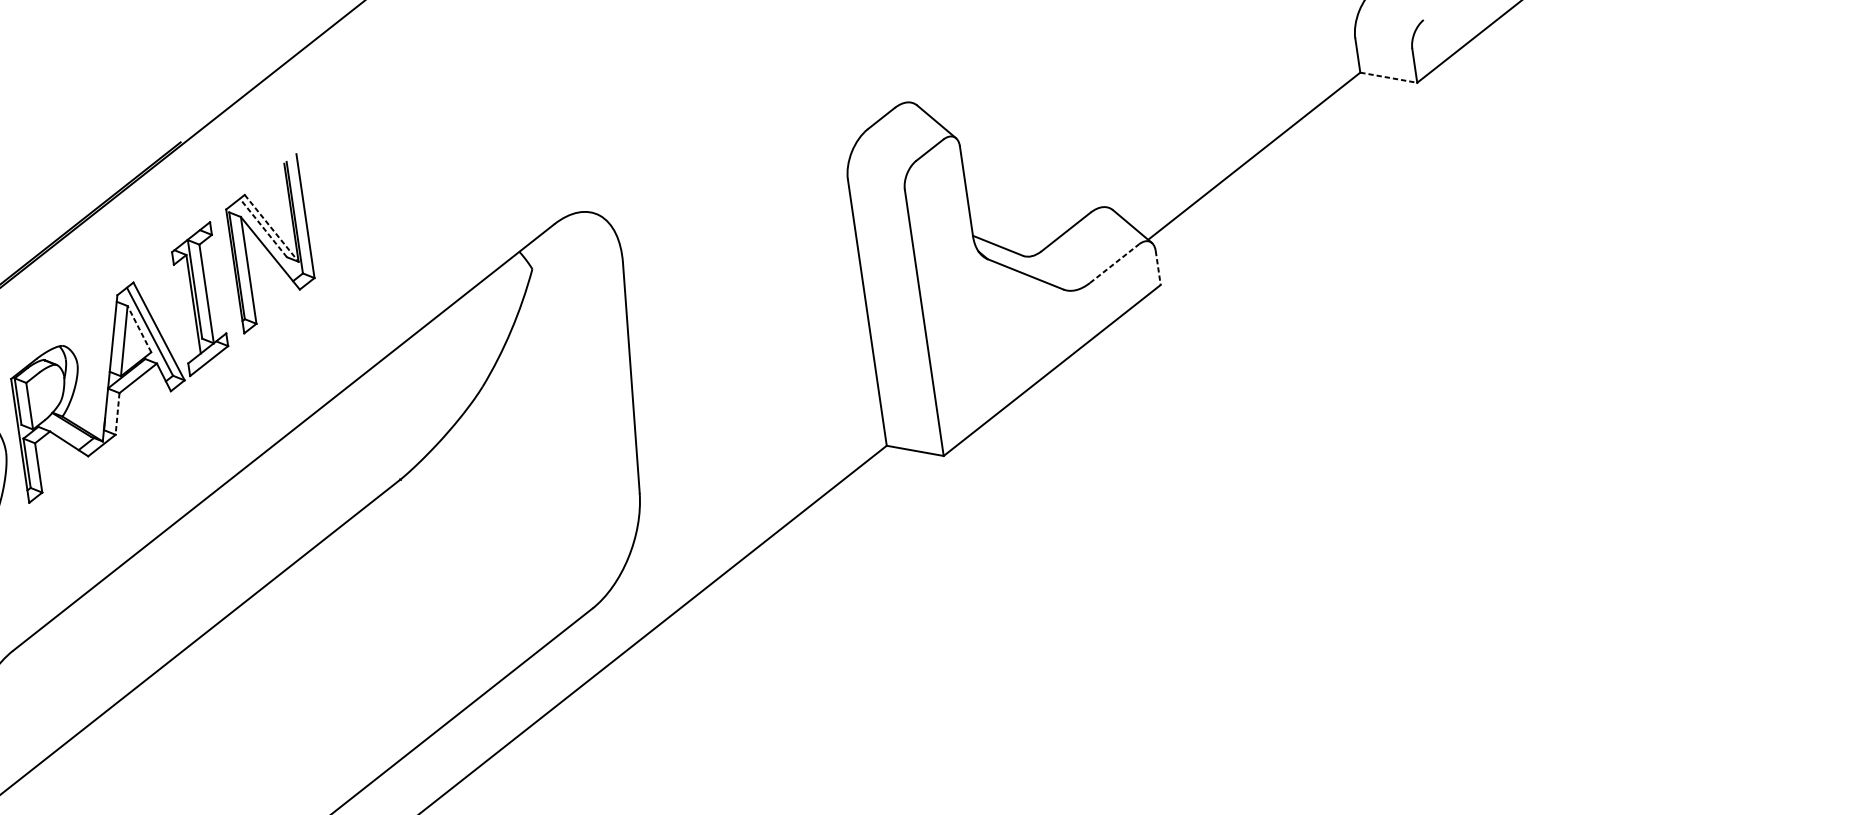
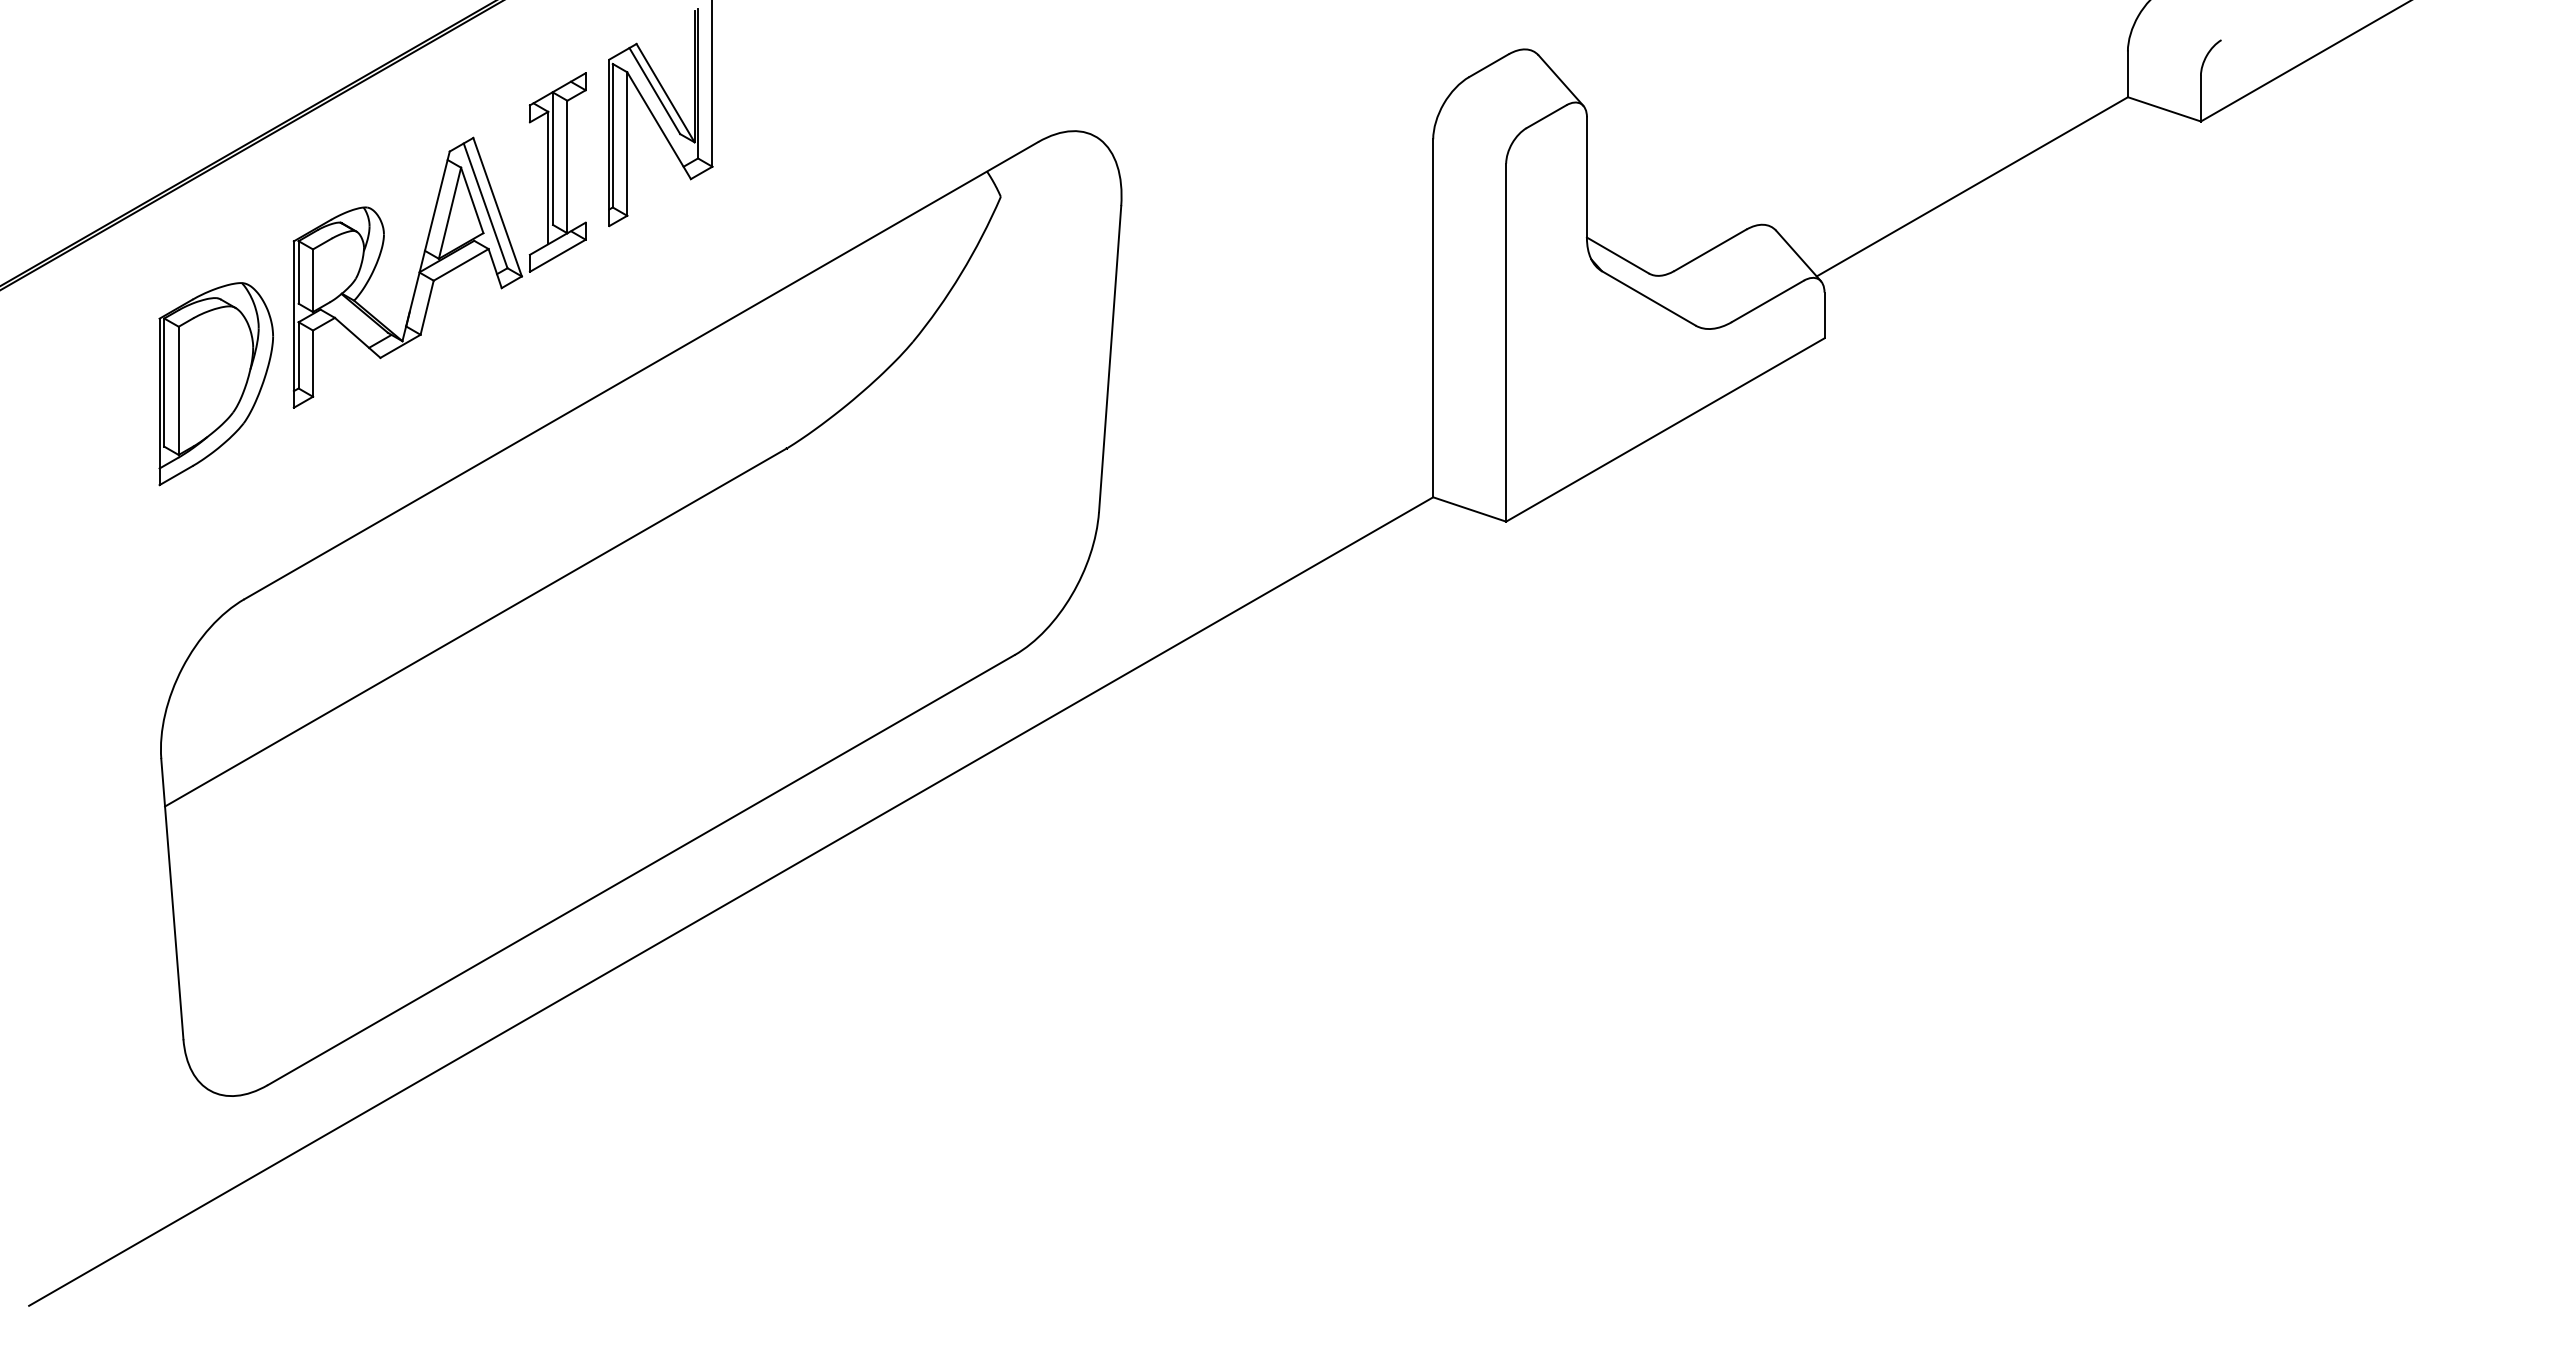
line: (1388, 77) -> (2164, 109), dashed -> solid
line: (263, 228) -> (654, 91), dashed -> solid
line: (271, 228) -> (665, 93), dashed -> solid
line: (1114, 263) -> (1767, 301), dashed -> solid
line: (1158, 268) -> (1824, 315), dashed -> solid
line: (139, 329) -> (472, 200), dashed -> solid
line: (117, 413) -> (427, 307), dashed -> solid

